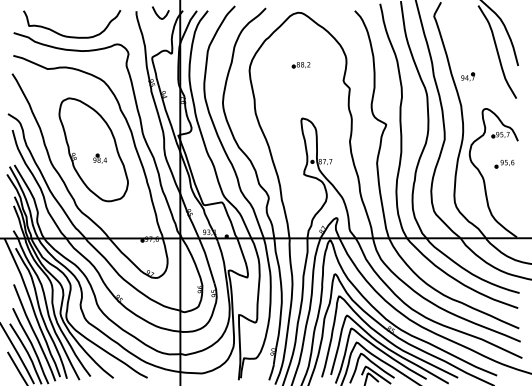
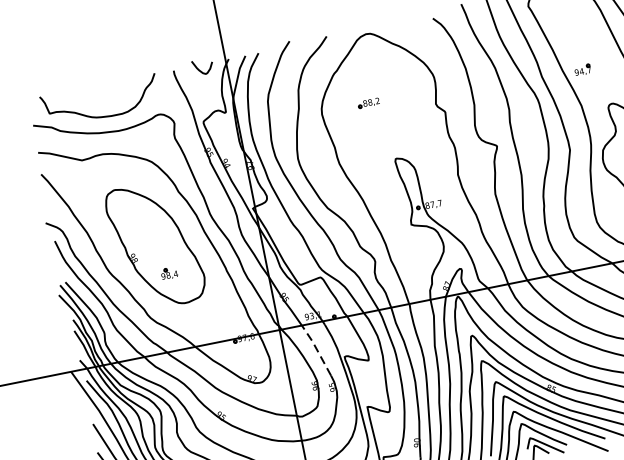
part: (300, 65) -> (367, 103), moved
part: (99, 158) -> (168, 273), moved
line: (207, 260) -> (317, 349), solid -> dashed

